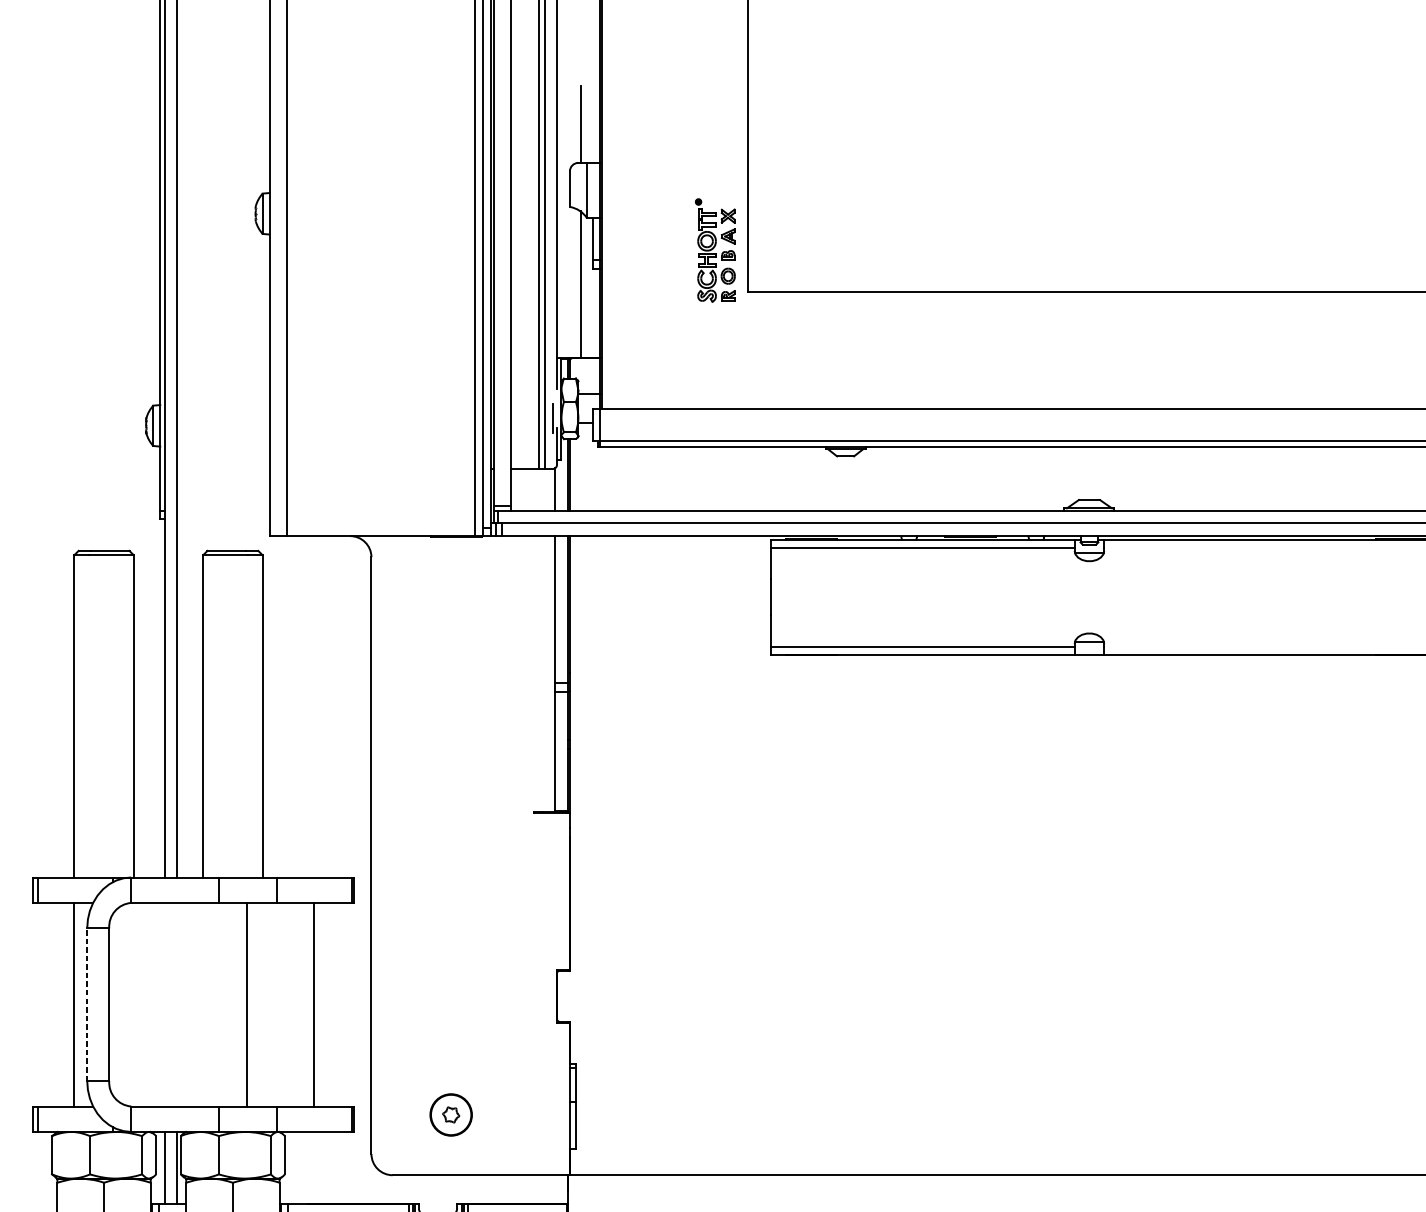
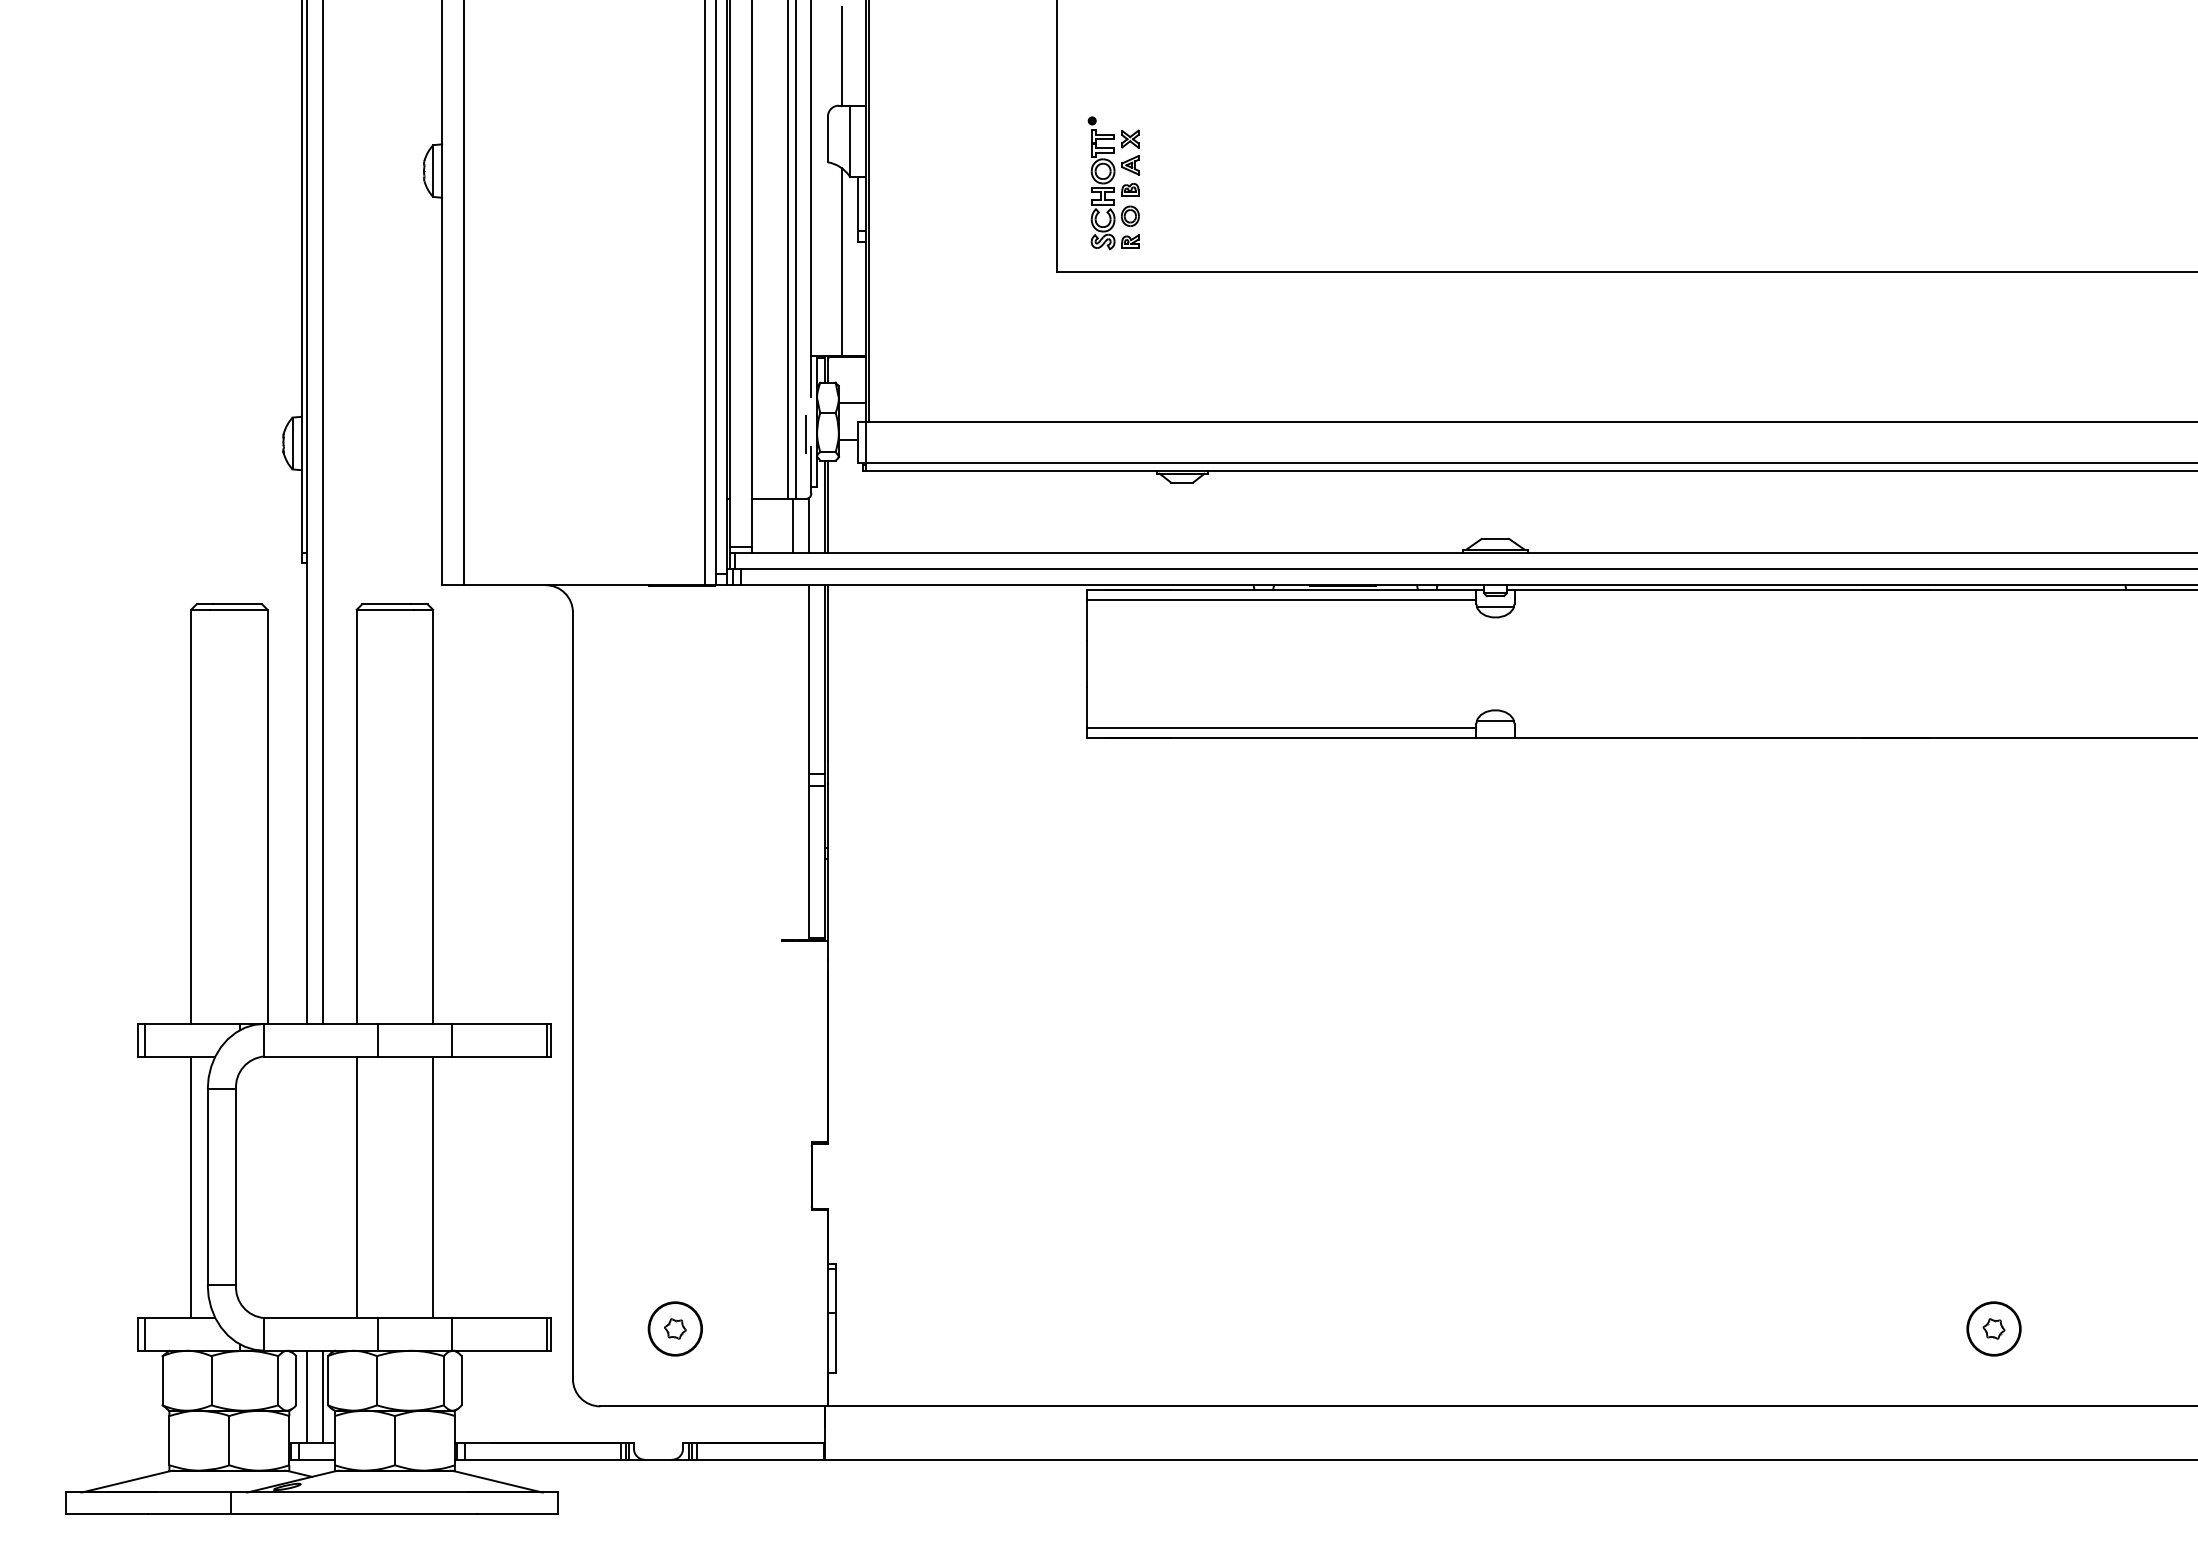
part: (715, 250) -> (1113, 183), moved
line: (542, 489) -> (792, 525), added
line: (87, 1004) -> (207, 1186), dashed -> solid
line: (246, 1004) -> (356, 1187), moved
line: (314, 1004) -> (433, 1187), moved

